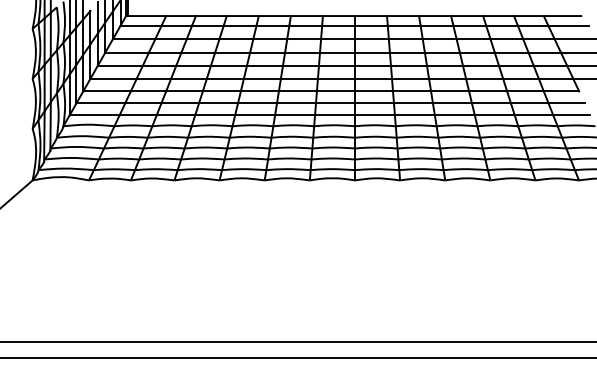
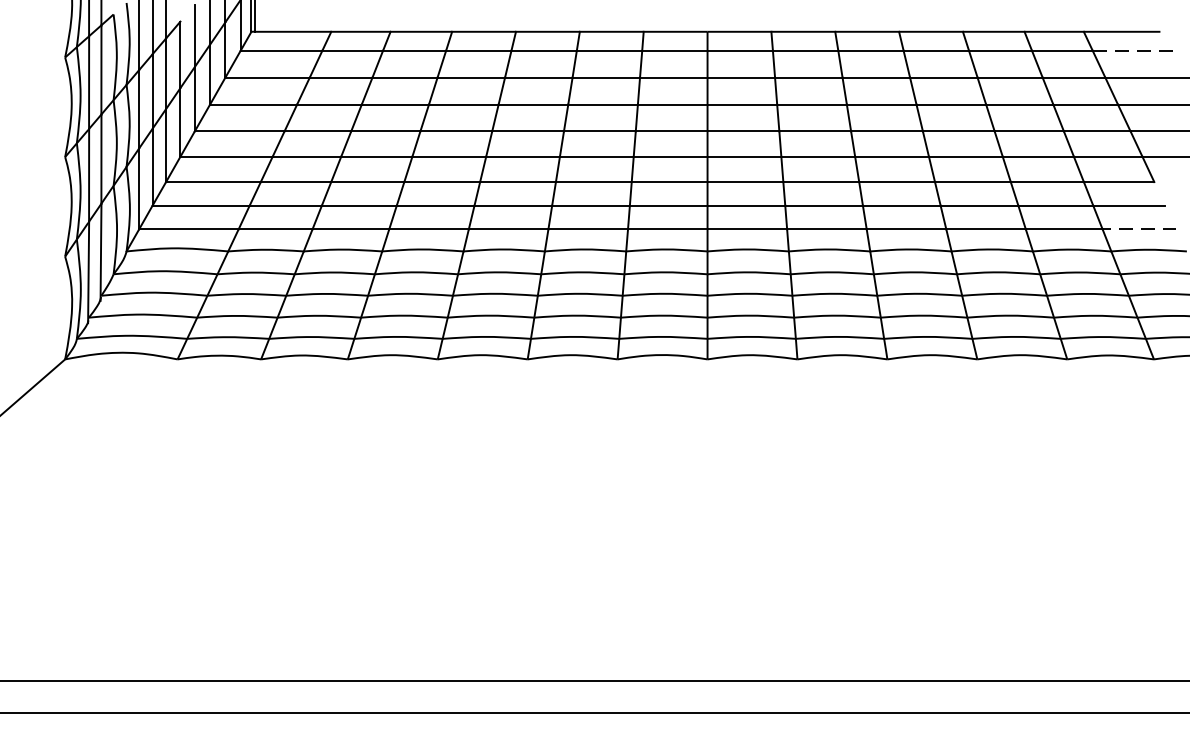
line: (568, 25) -> (1133, 50), solid -> dashed
line: (571, 115) -> (1139, 229), solid -> dashed

